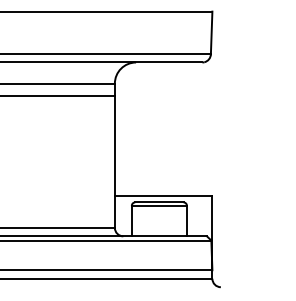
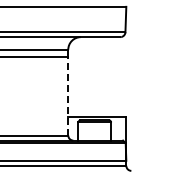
line: (115, 160) -> (68, 95), solid -> dashed

